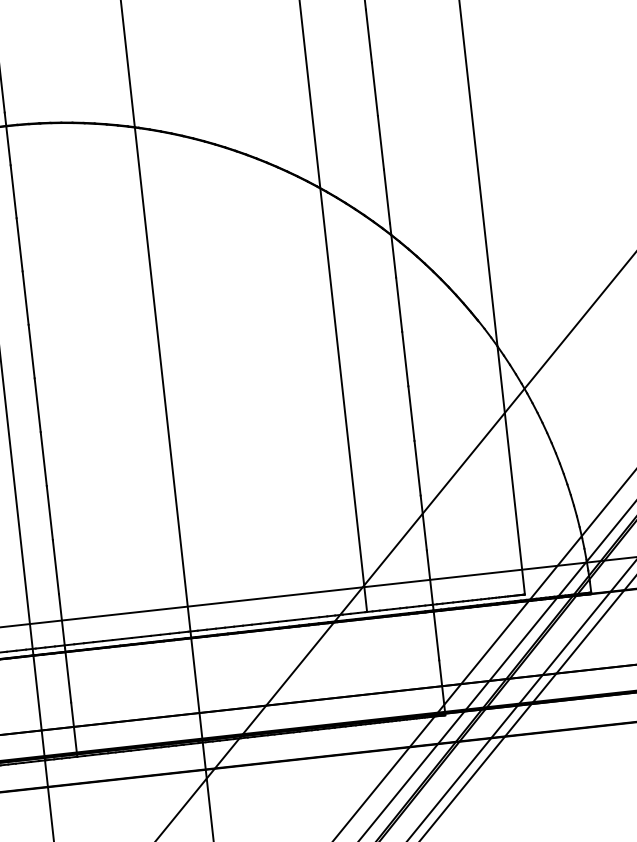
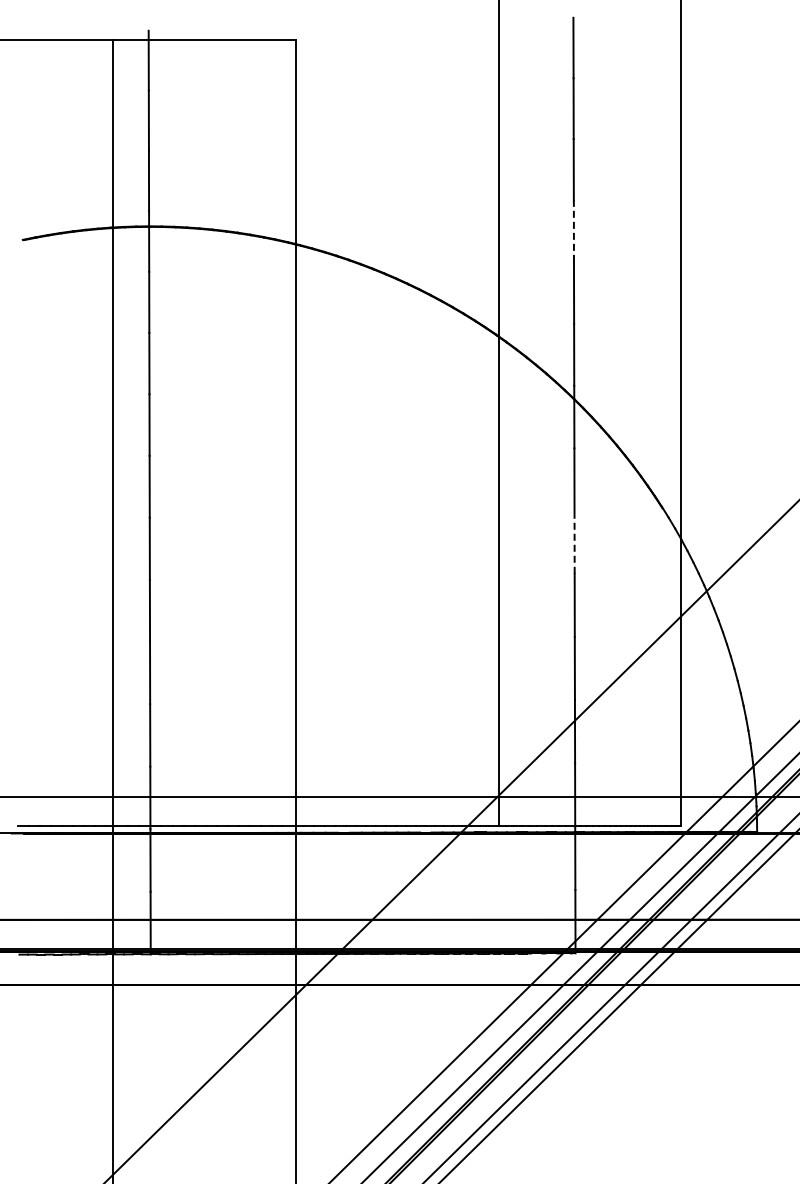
line: (374, 89) -> (573, 231), solid -> dashed
line: (405, 358) -> (574, 541), solid -> dashed

